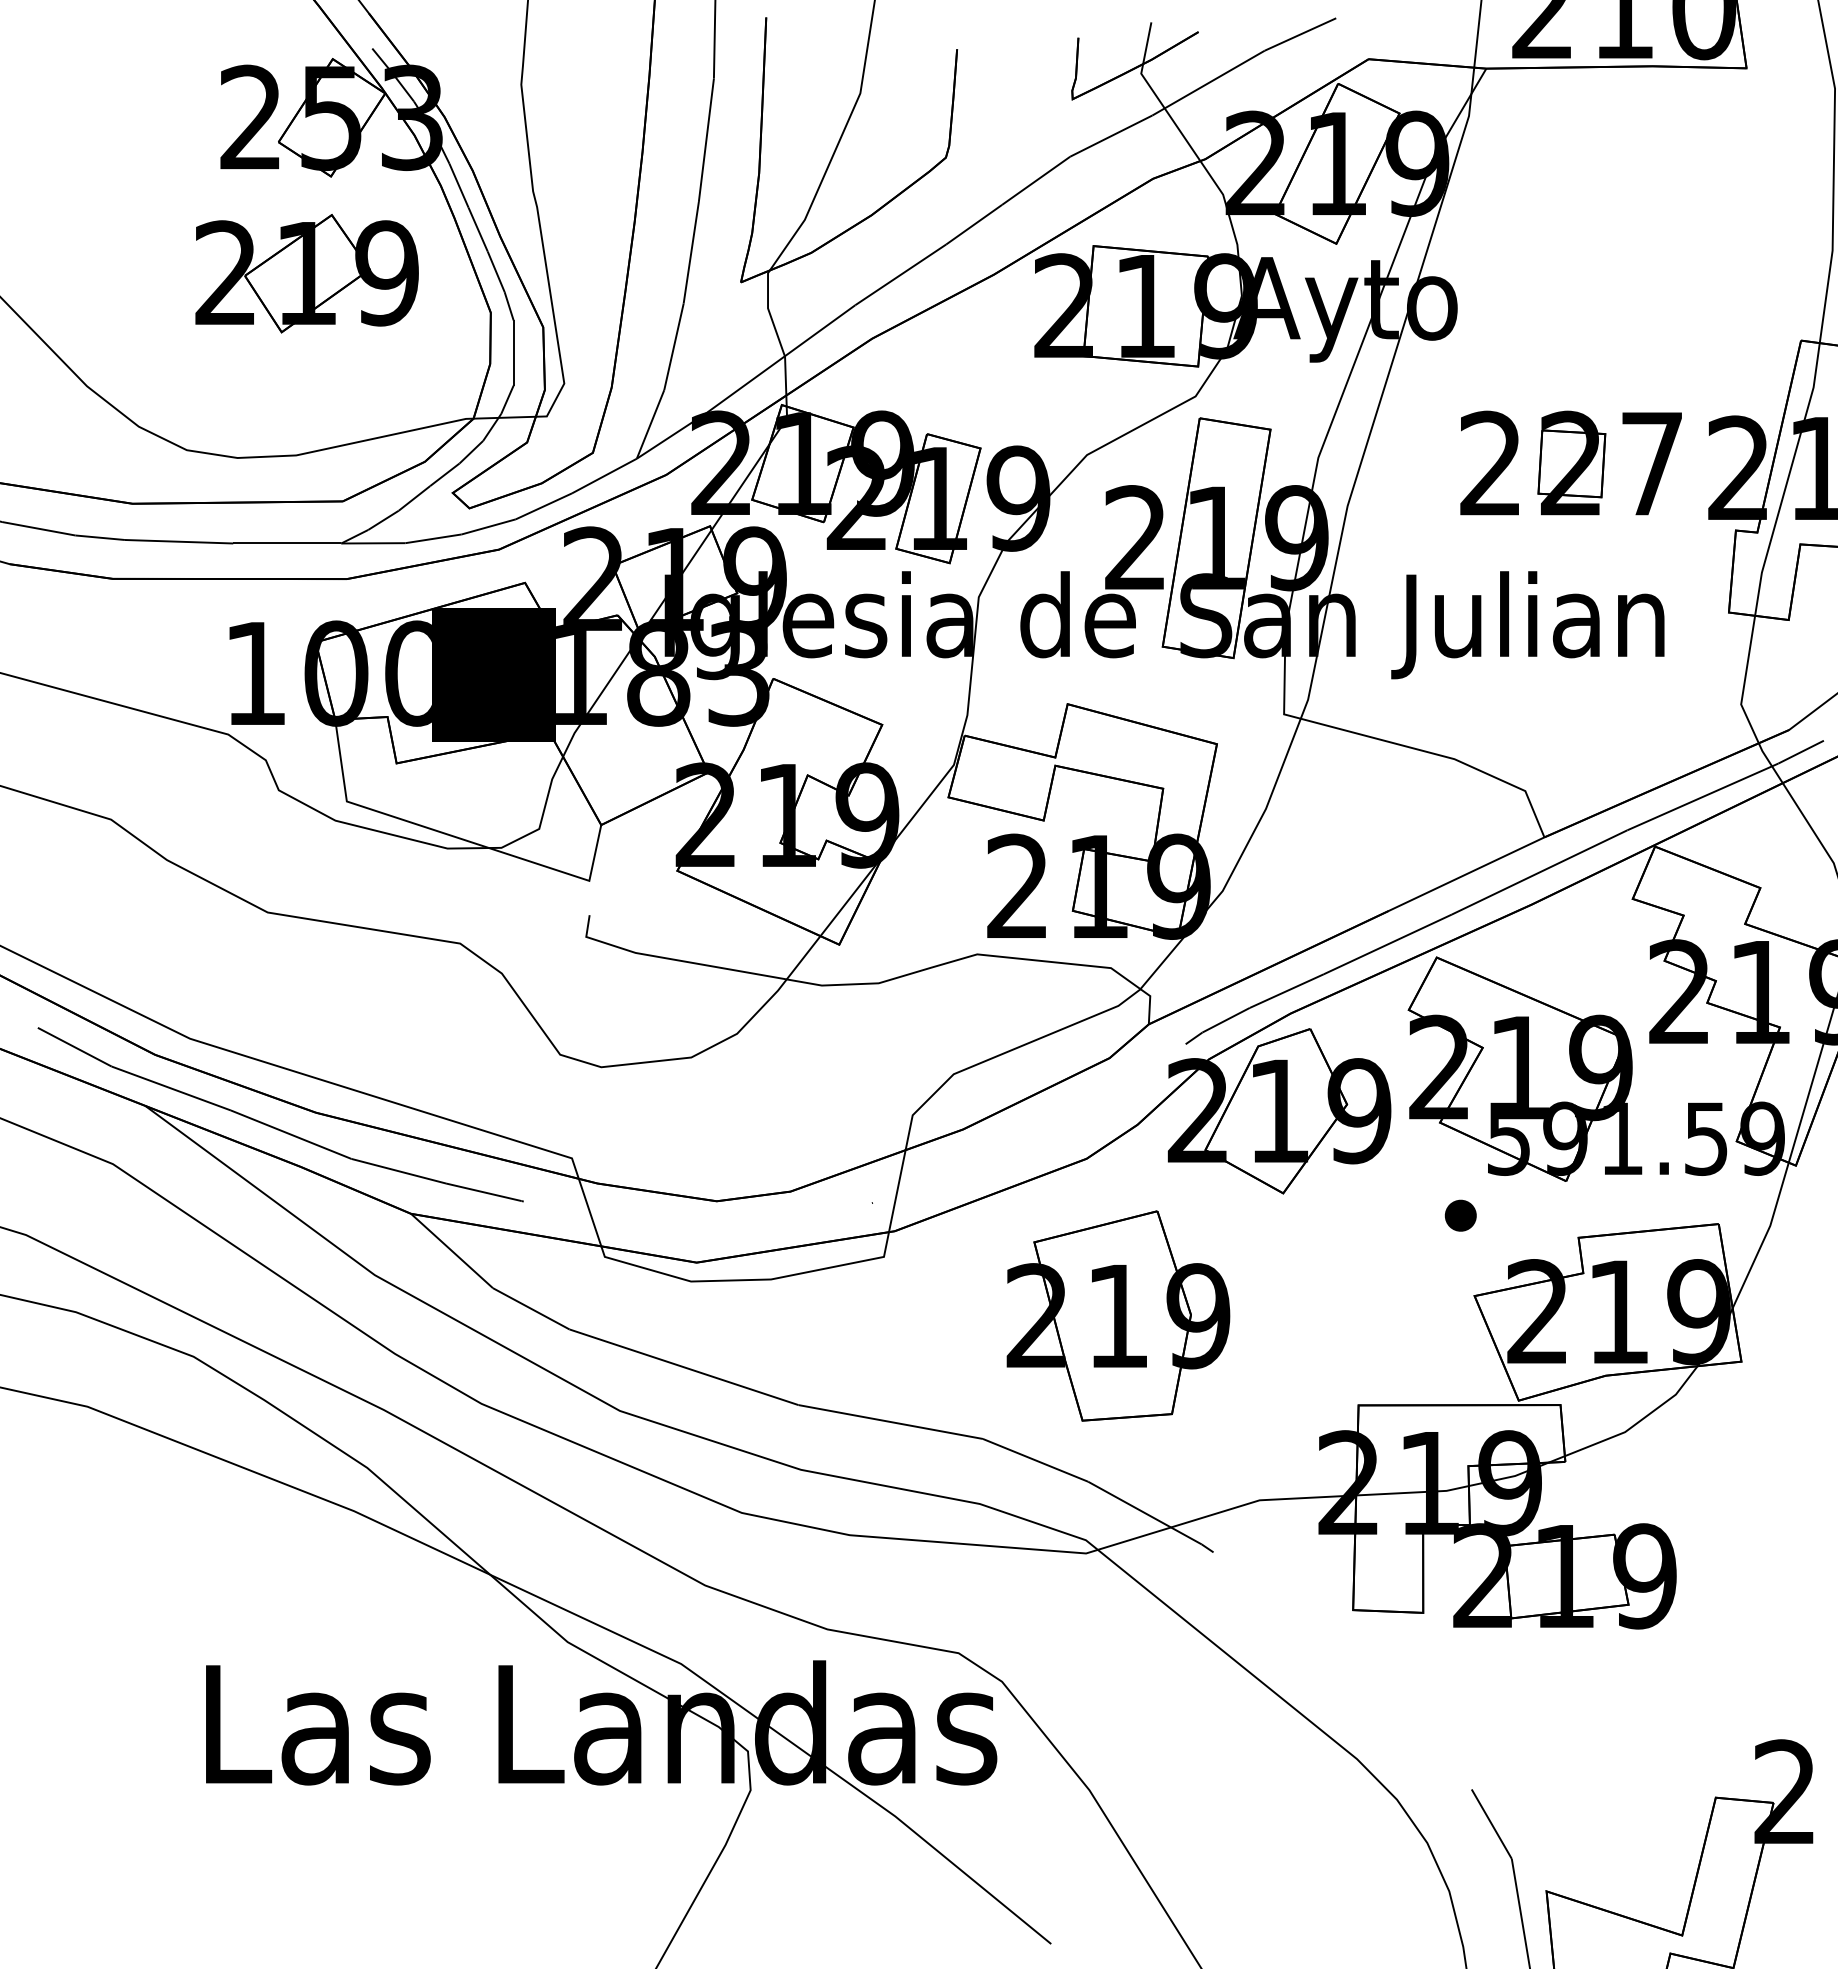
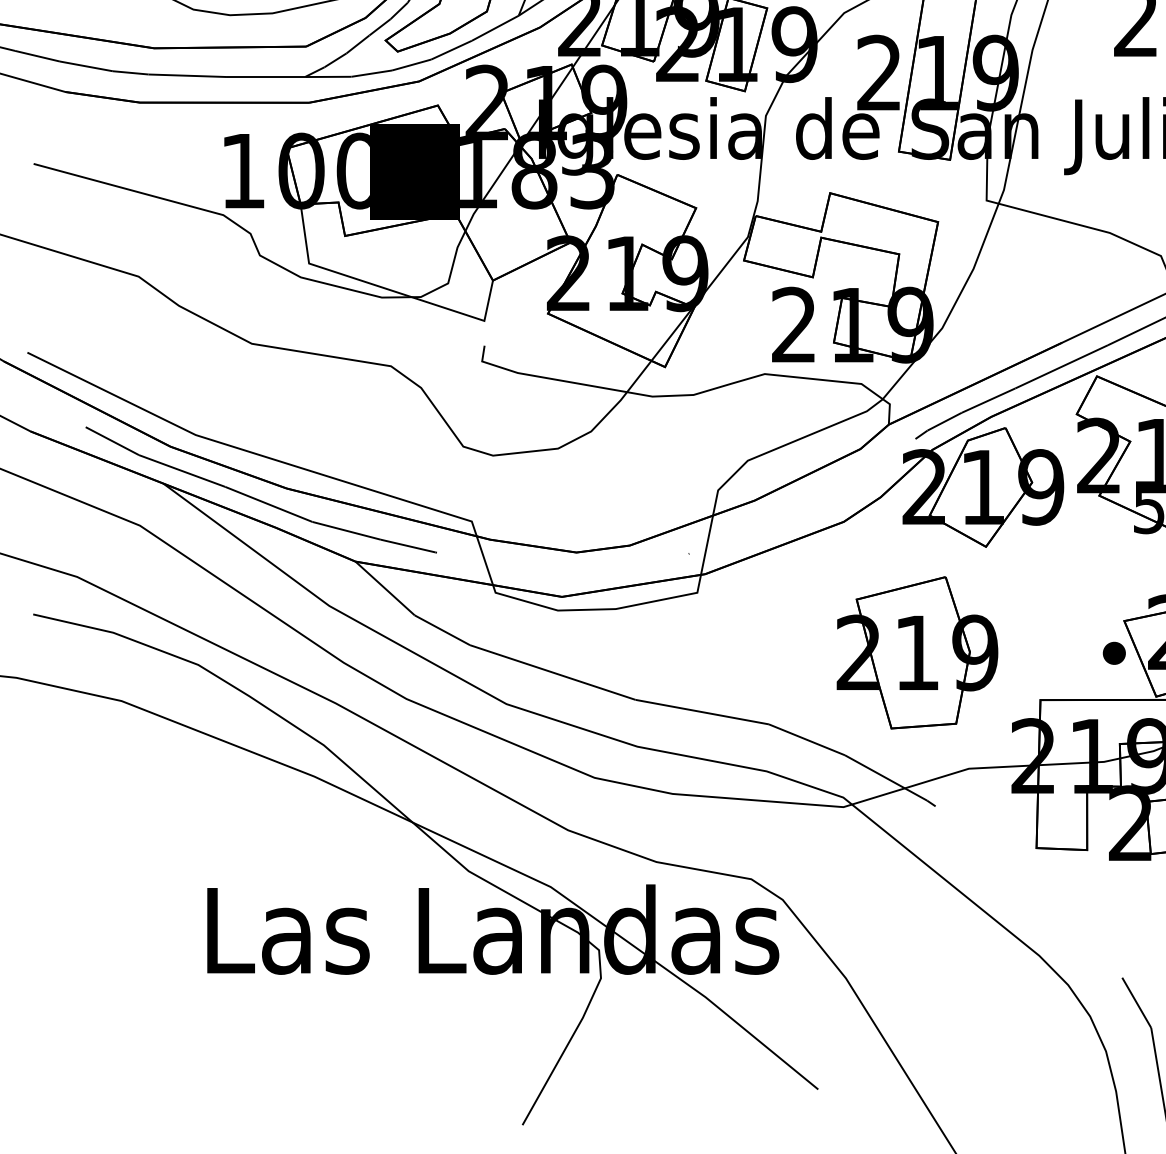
part: (1460, 1215) -> (1114, 653), moved
part: (1118, 1315) -> (917, 652), moved

